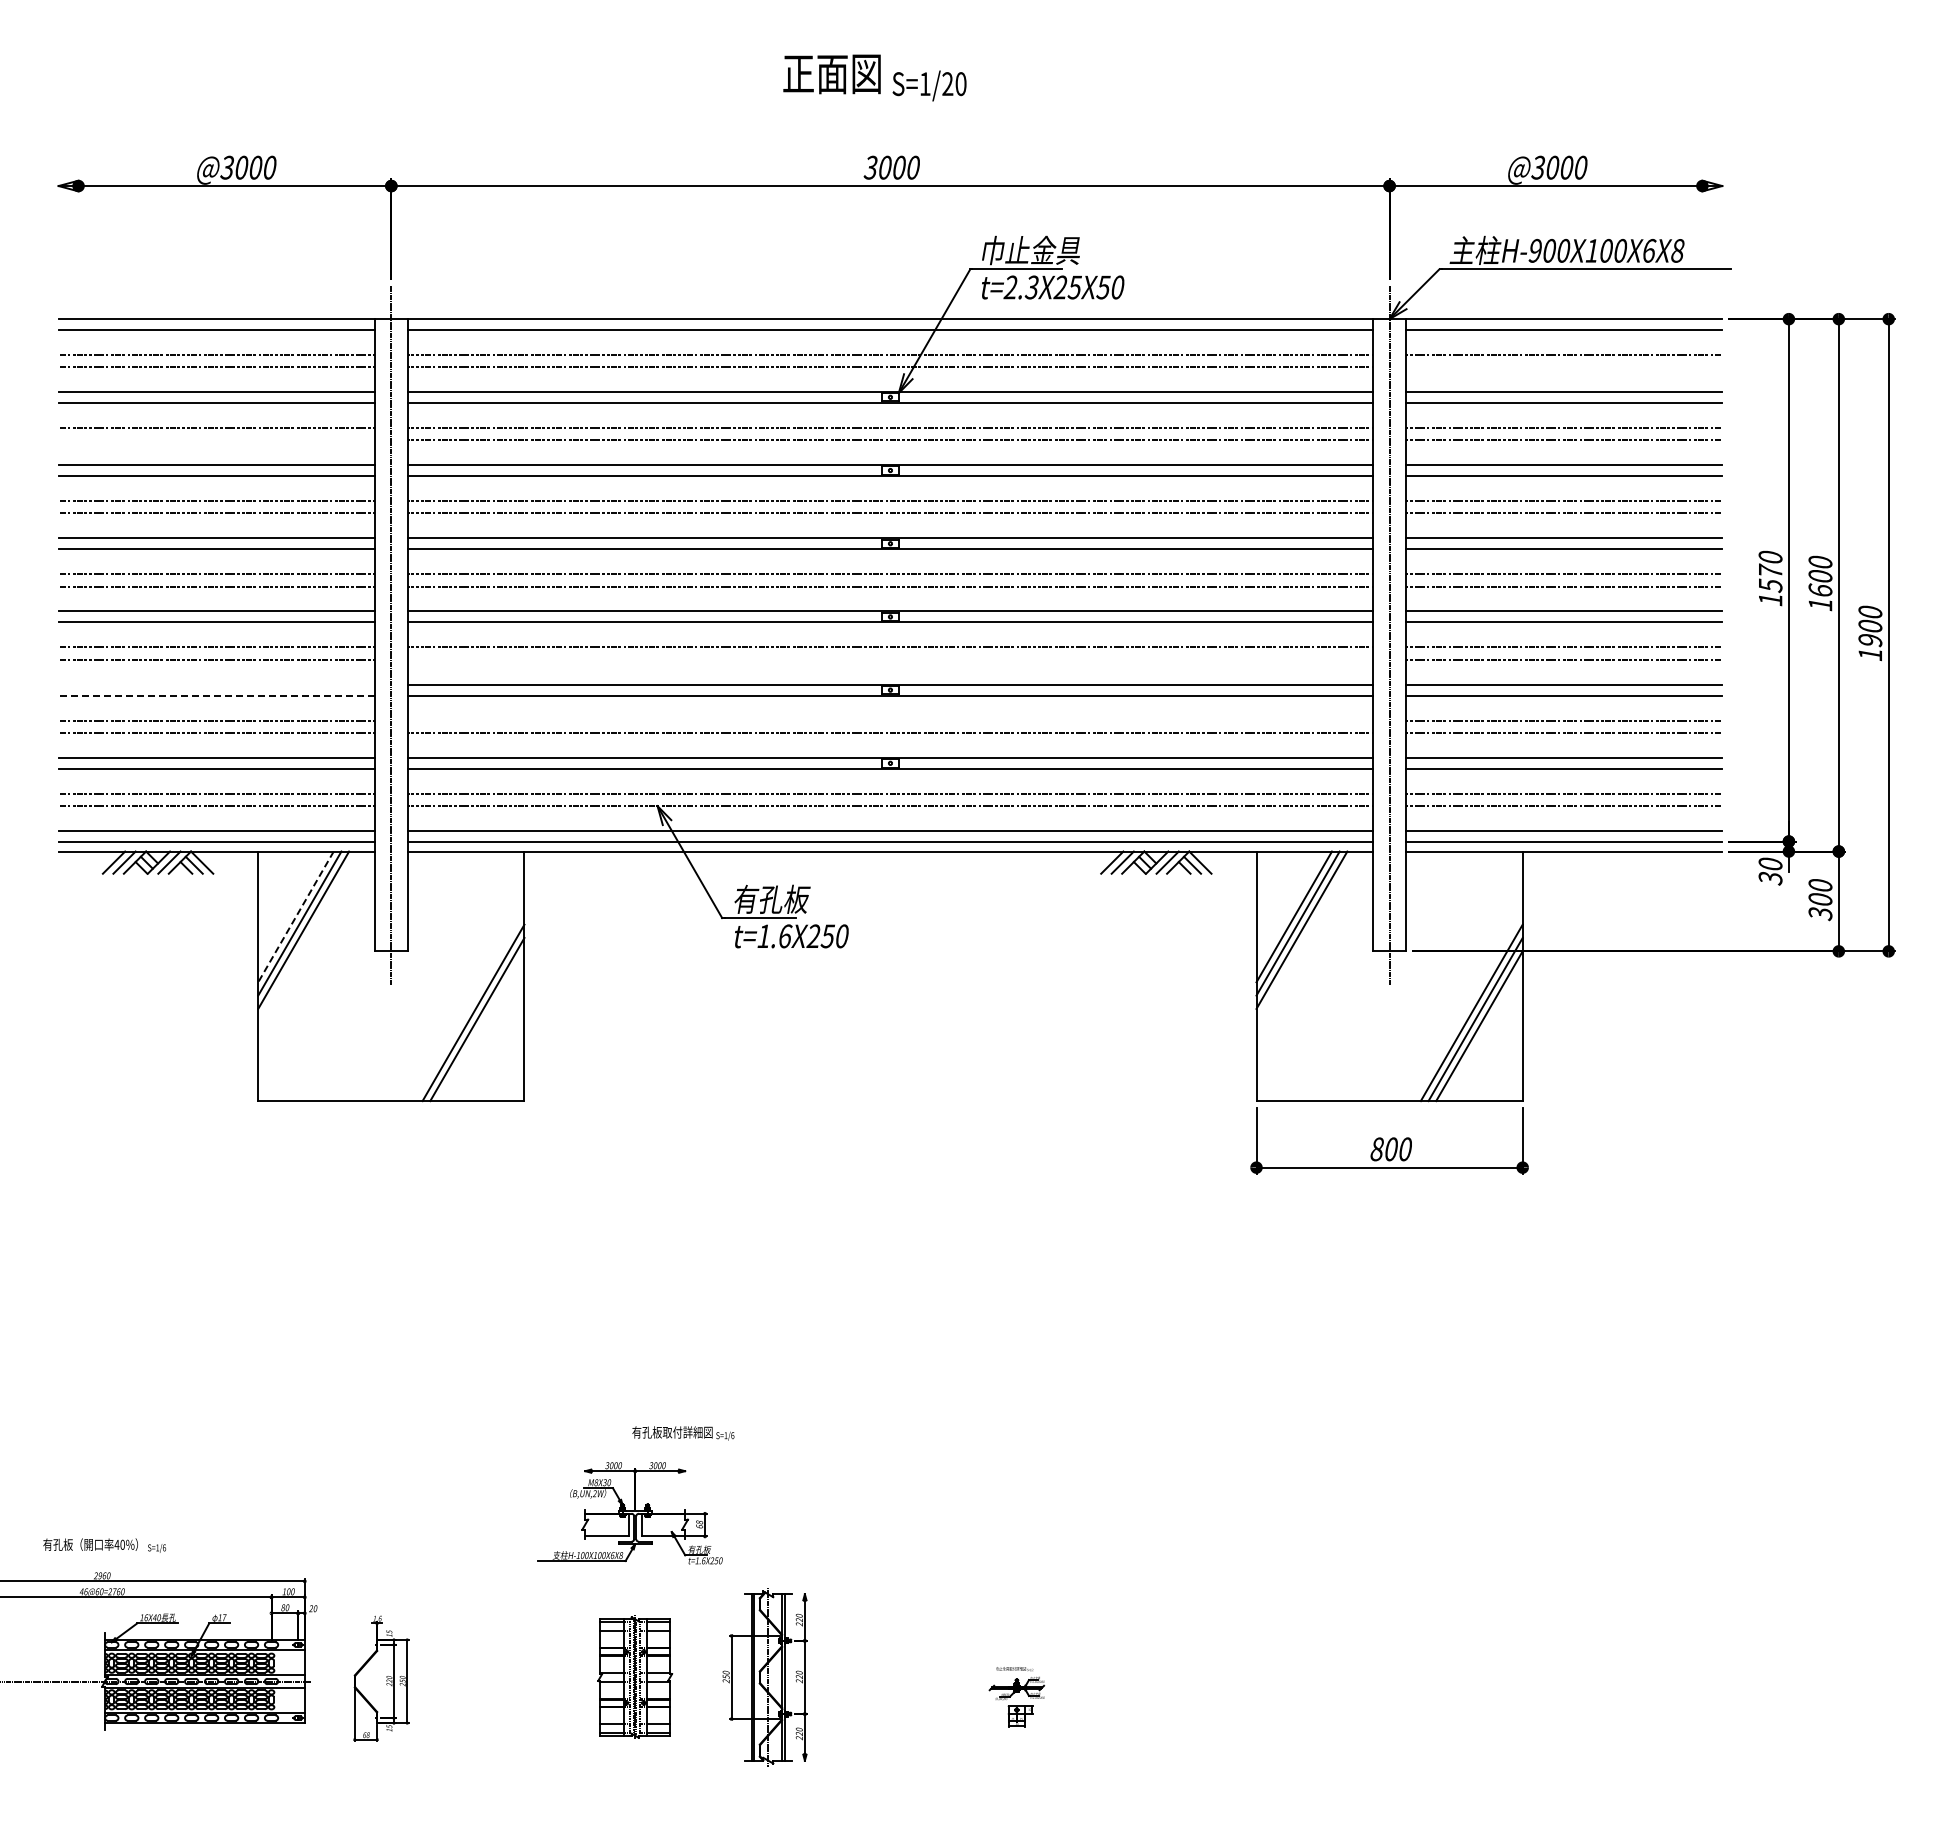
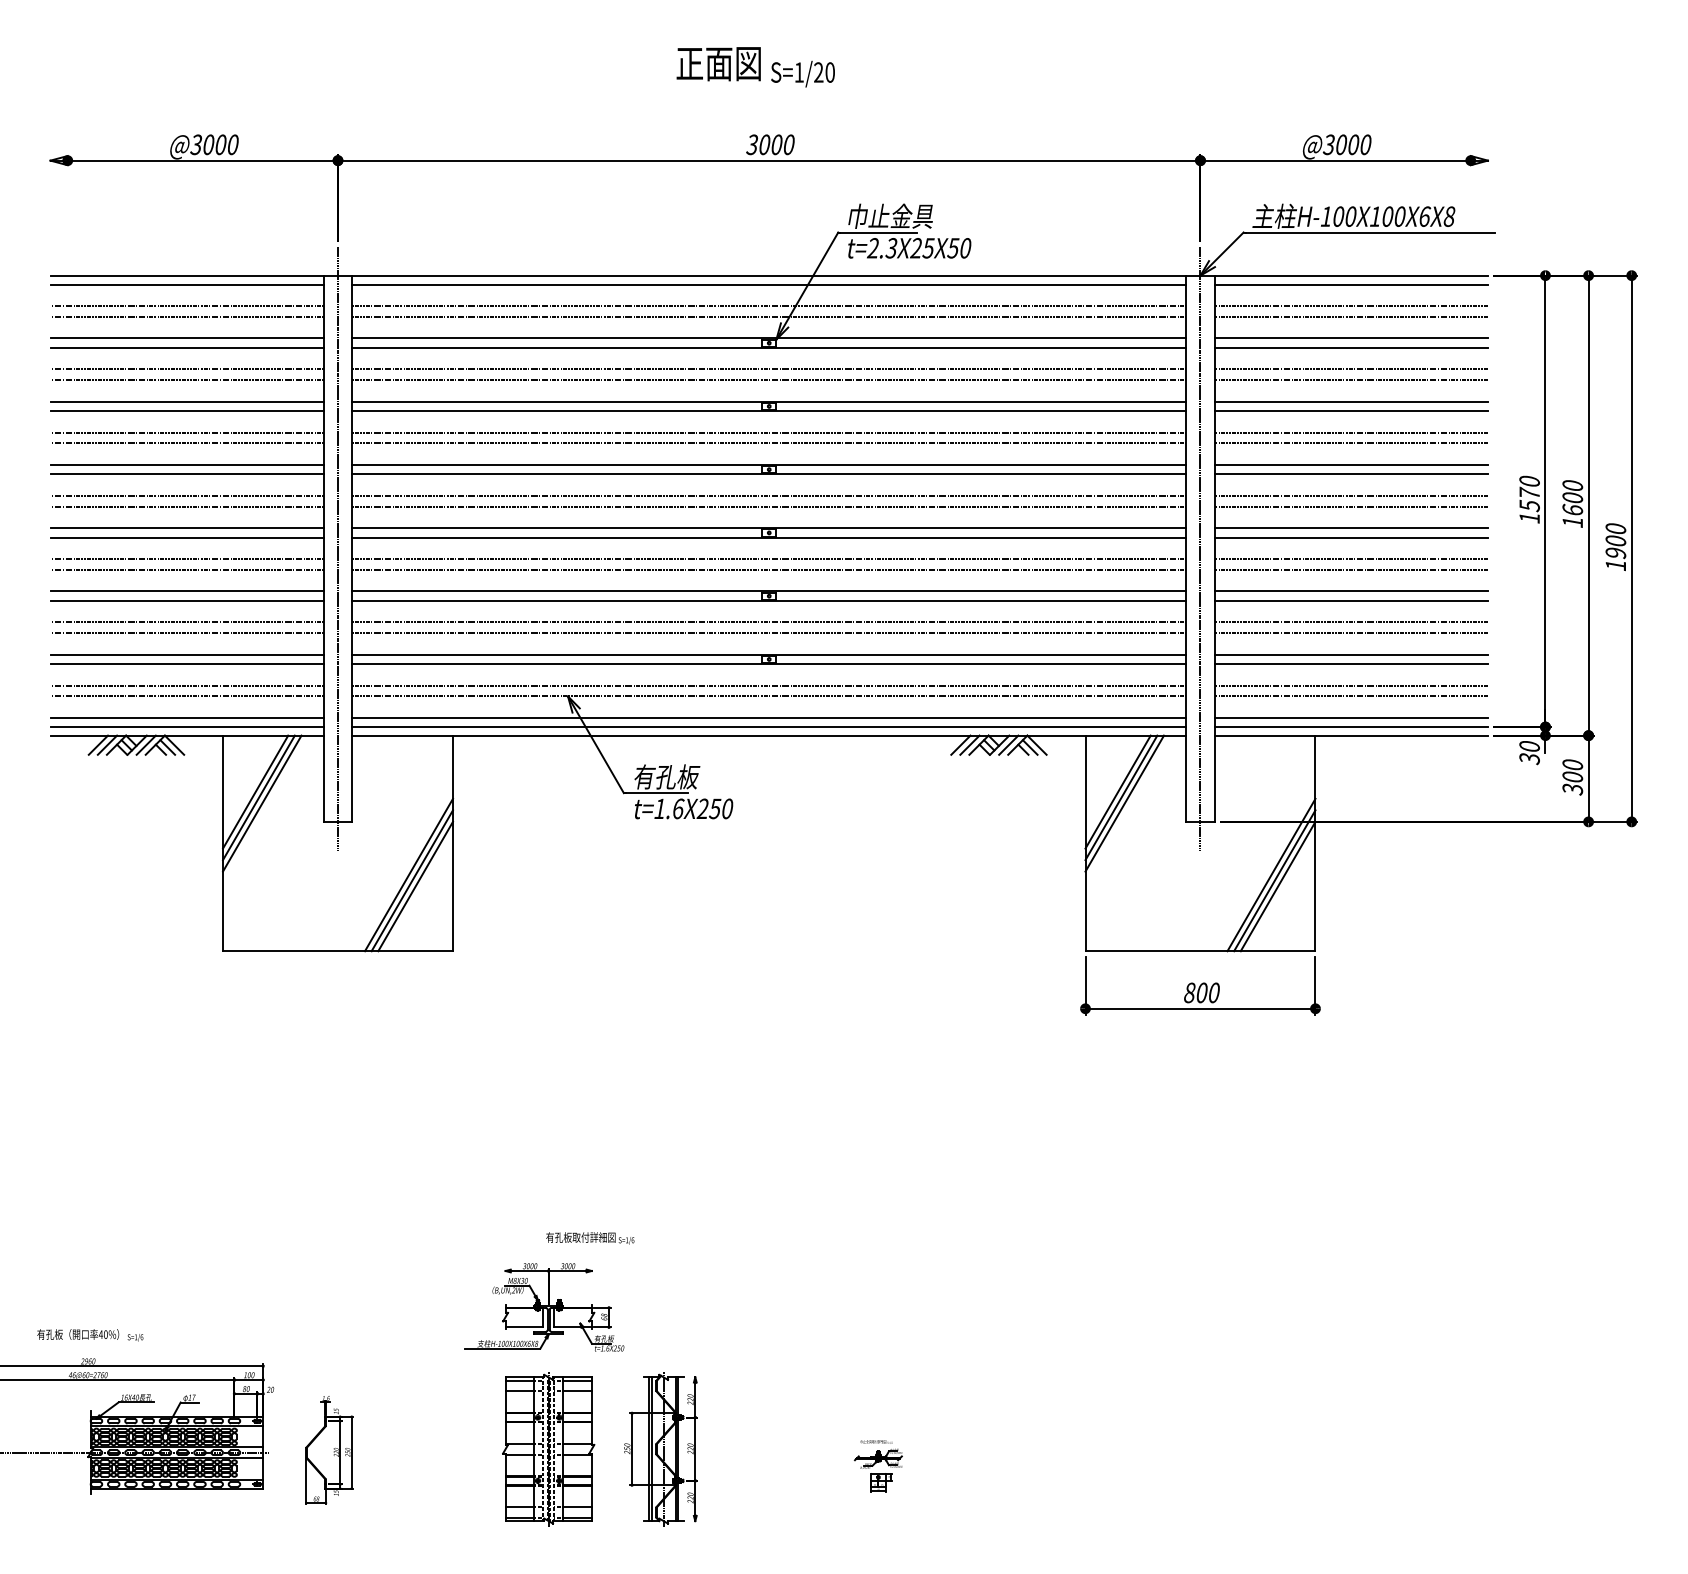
text: (1534, 250) -> (1325, 216), H-900X100X6X8 -> H-100X100X6X8
line: (1564, 366) -> (1351, 316), added
line: (216, 440) -> (186, 380), added
line: (890, 659) -> (769, 569), added
line: (216, 684) -> (186, 591), added
line: (216, 695) -> (186, 600), dashed -> solid
line: (890, 720) -> (769, 622), added
line: (296, 916) -> (256, 791), dashed -> solid
line: (480, 1026) -> (415, 886), added
part: (634, 1677) -> (548, 1449), size x1.43

